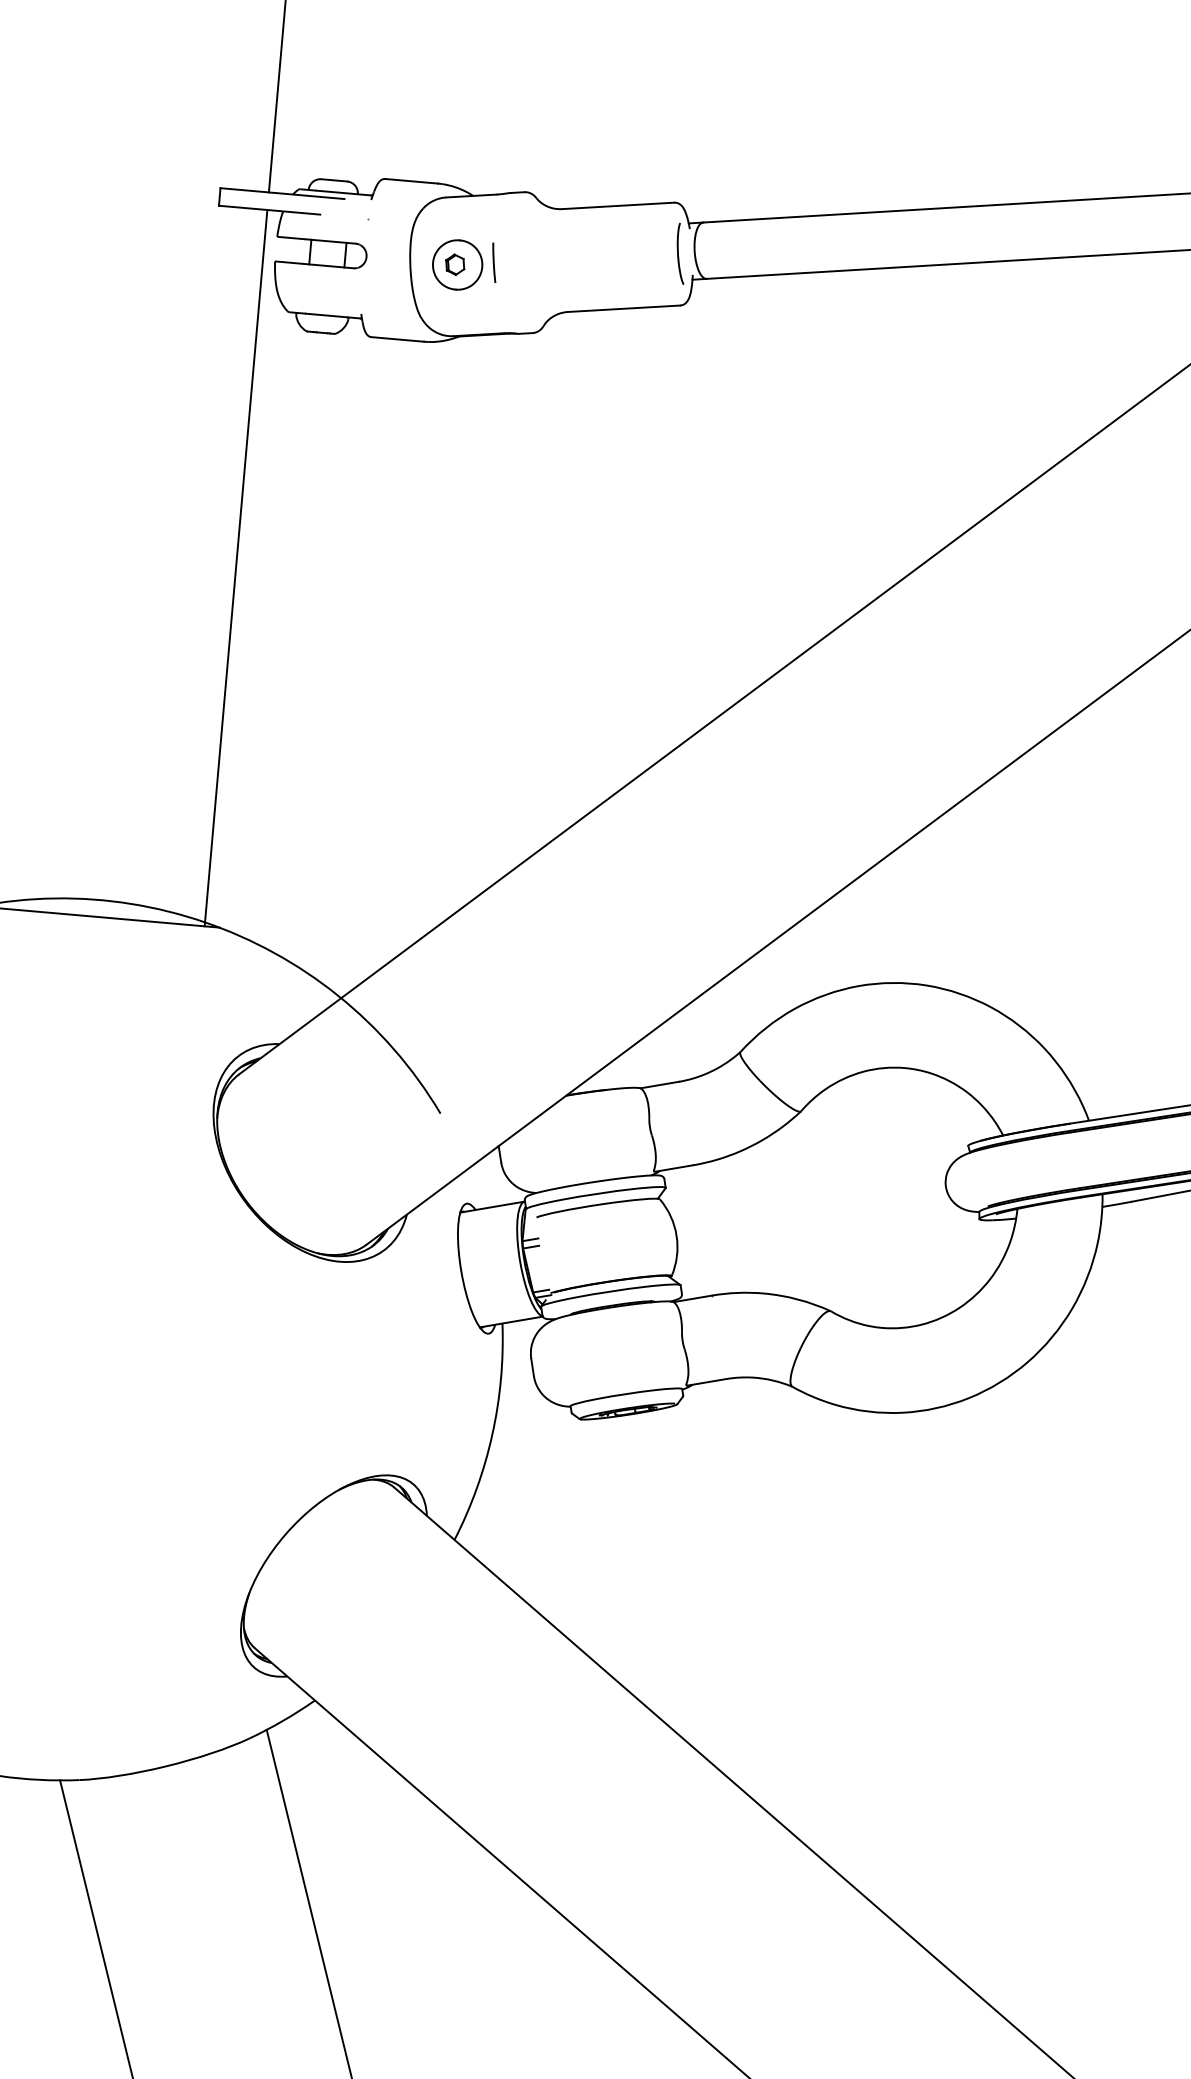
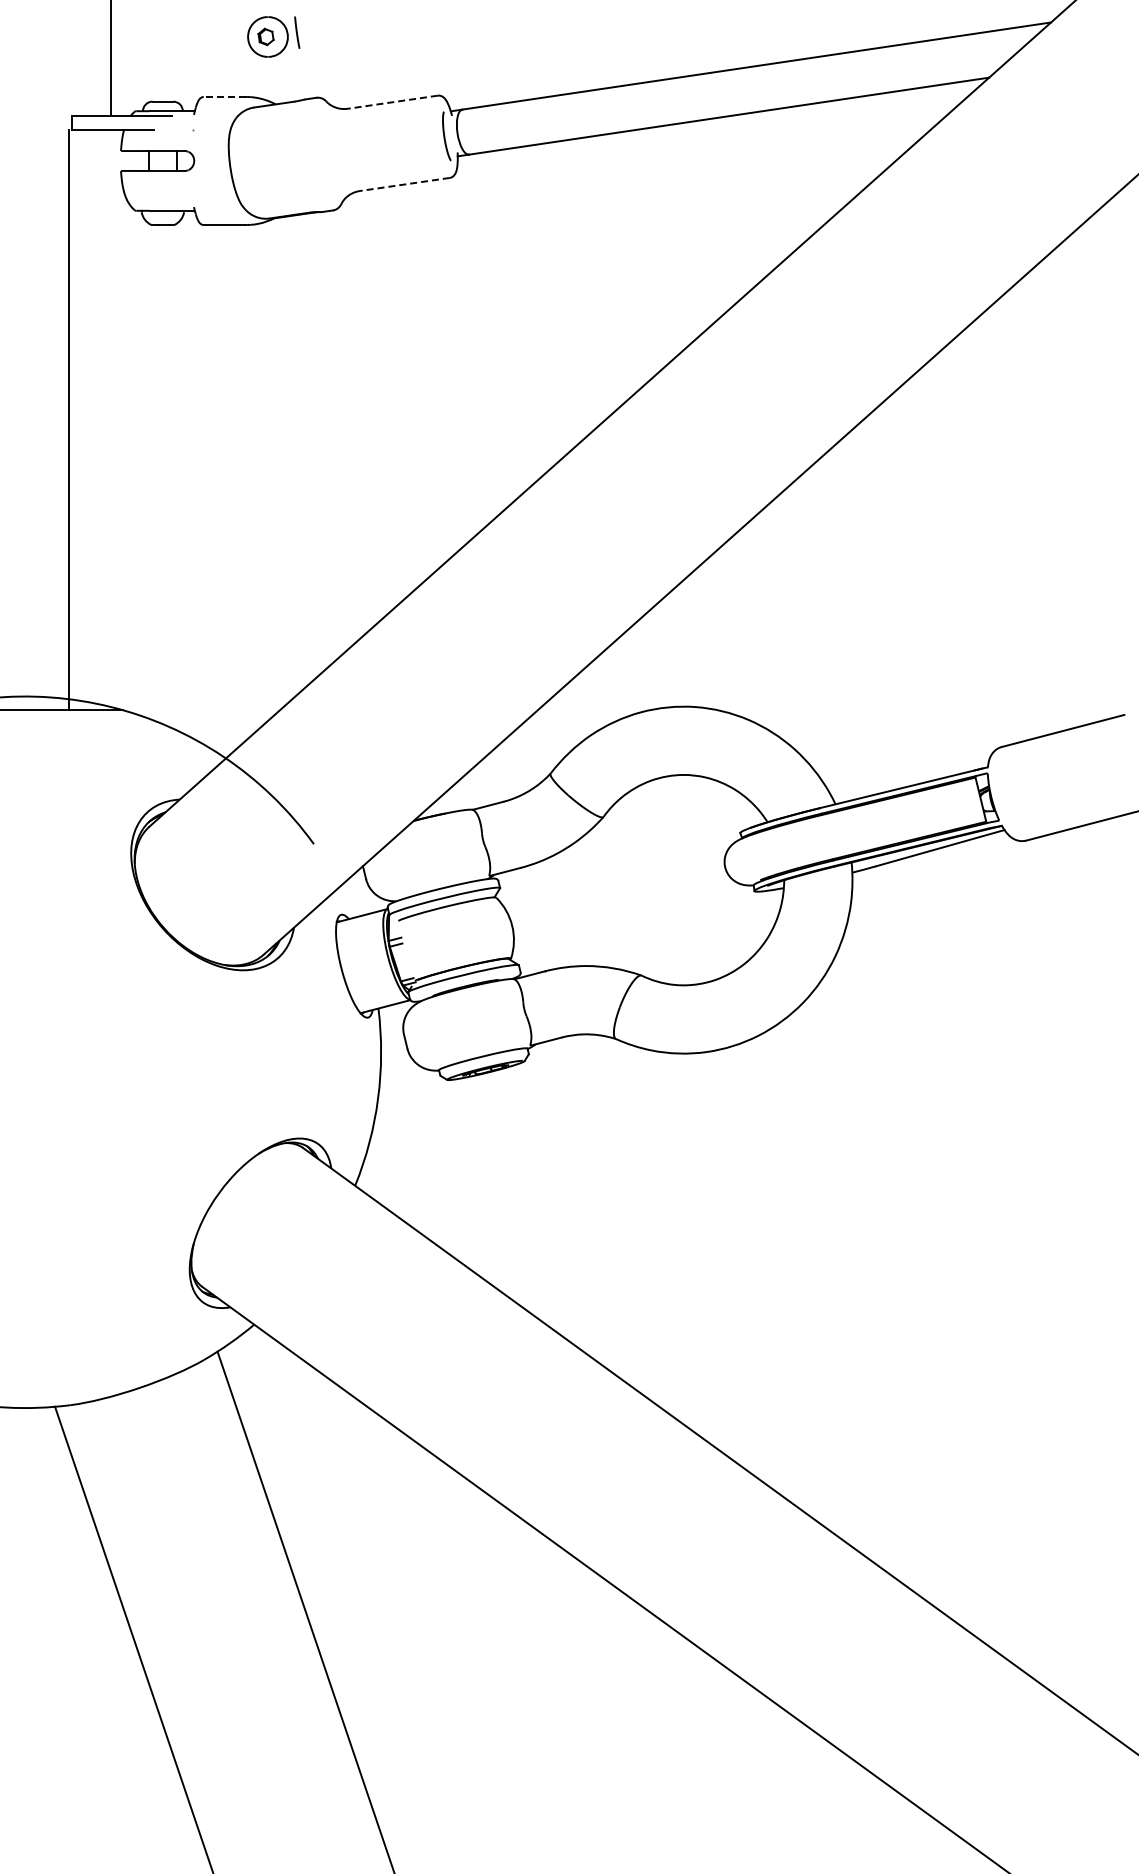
line: (410, 180) -> (224, 96), solid -> dashed
line: (617, 206) -> (392, 102), solid -> dashed
part: (464, 264) -> (273, 36), moved
line: (623, 308) -> (404, 184), solid -> dashed
line: (236, 568) -> (69, 420), moved

